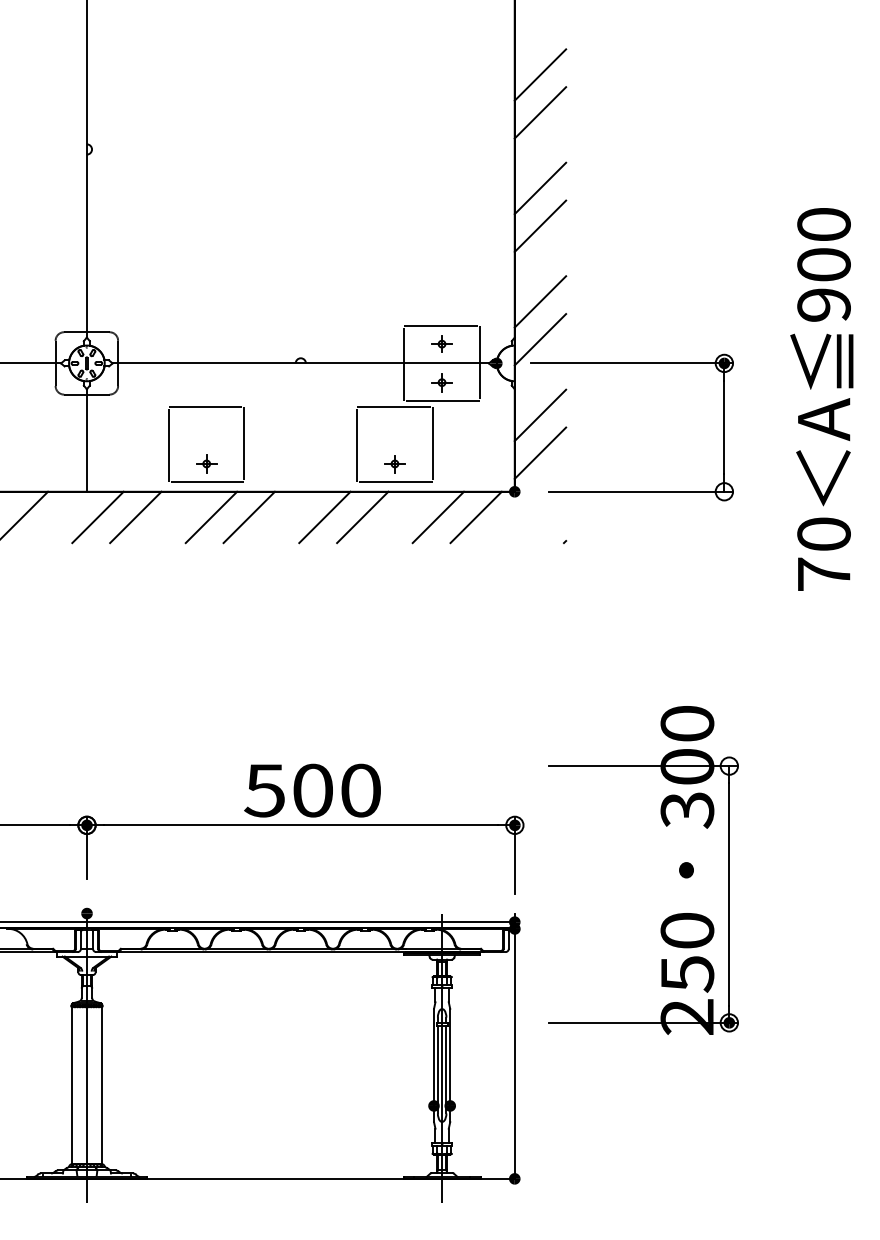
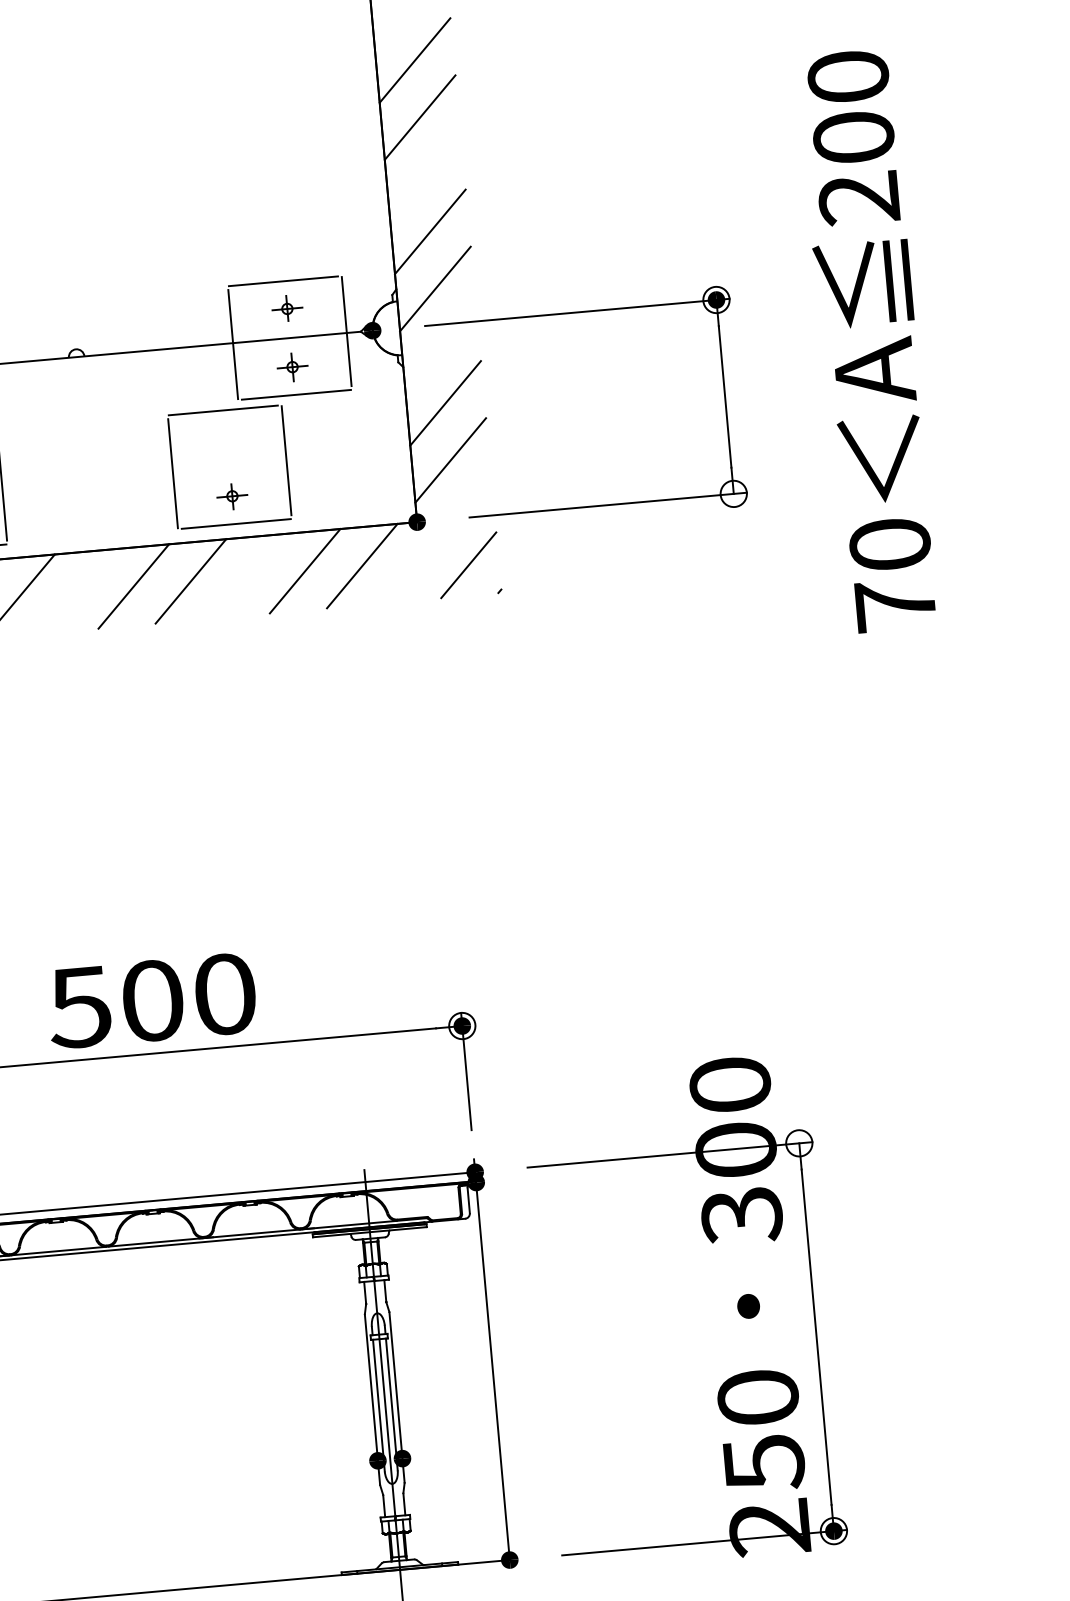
text: (823, 304) -> (858, 197), 900 -> 200
line: (546, 523) -> (469, 565), added
part: (679, 870) -> (738, 1307), moved

